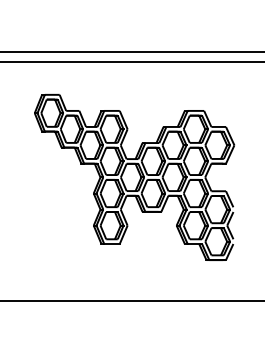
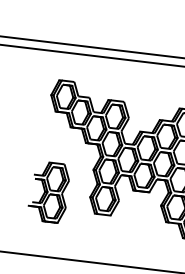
part: (45, 225) -> (48, 192), added

